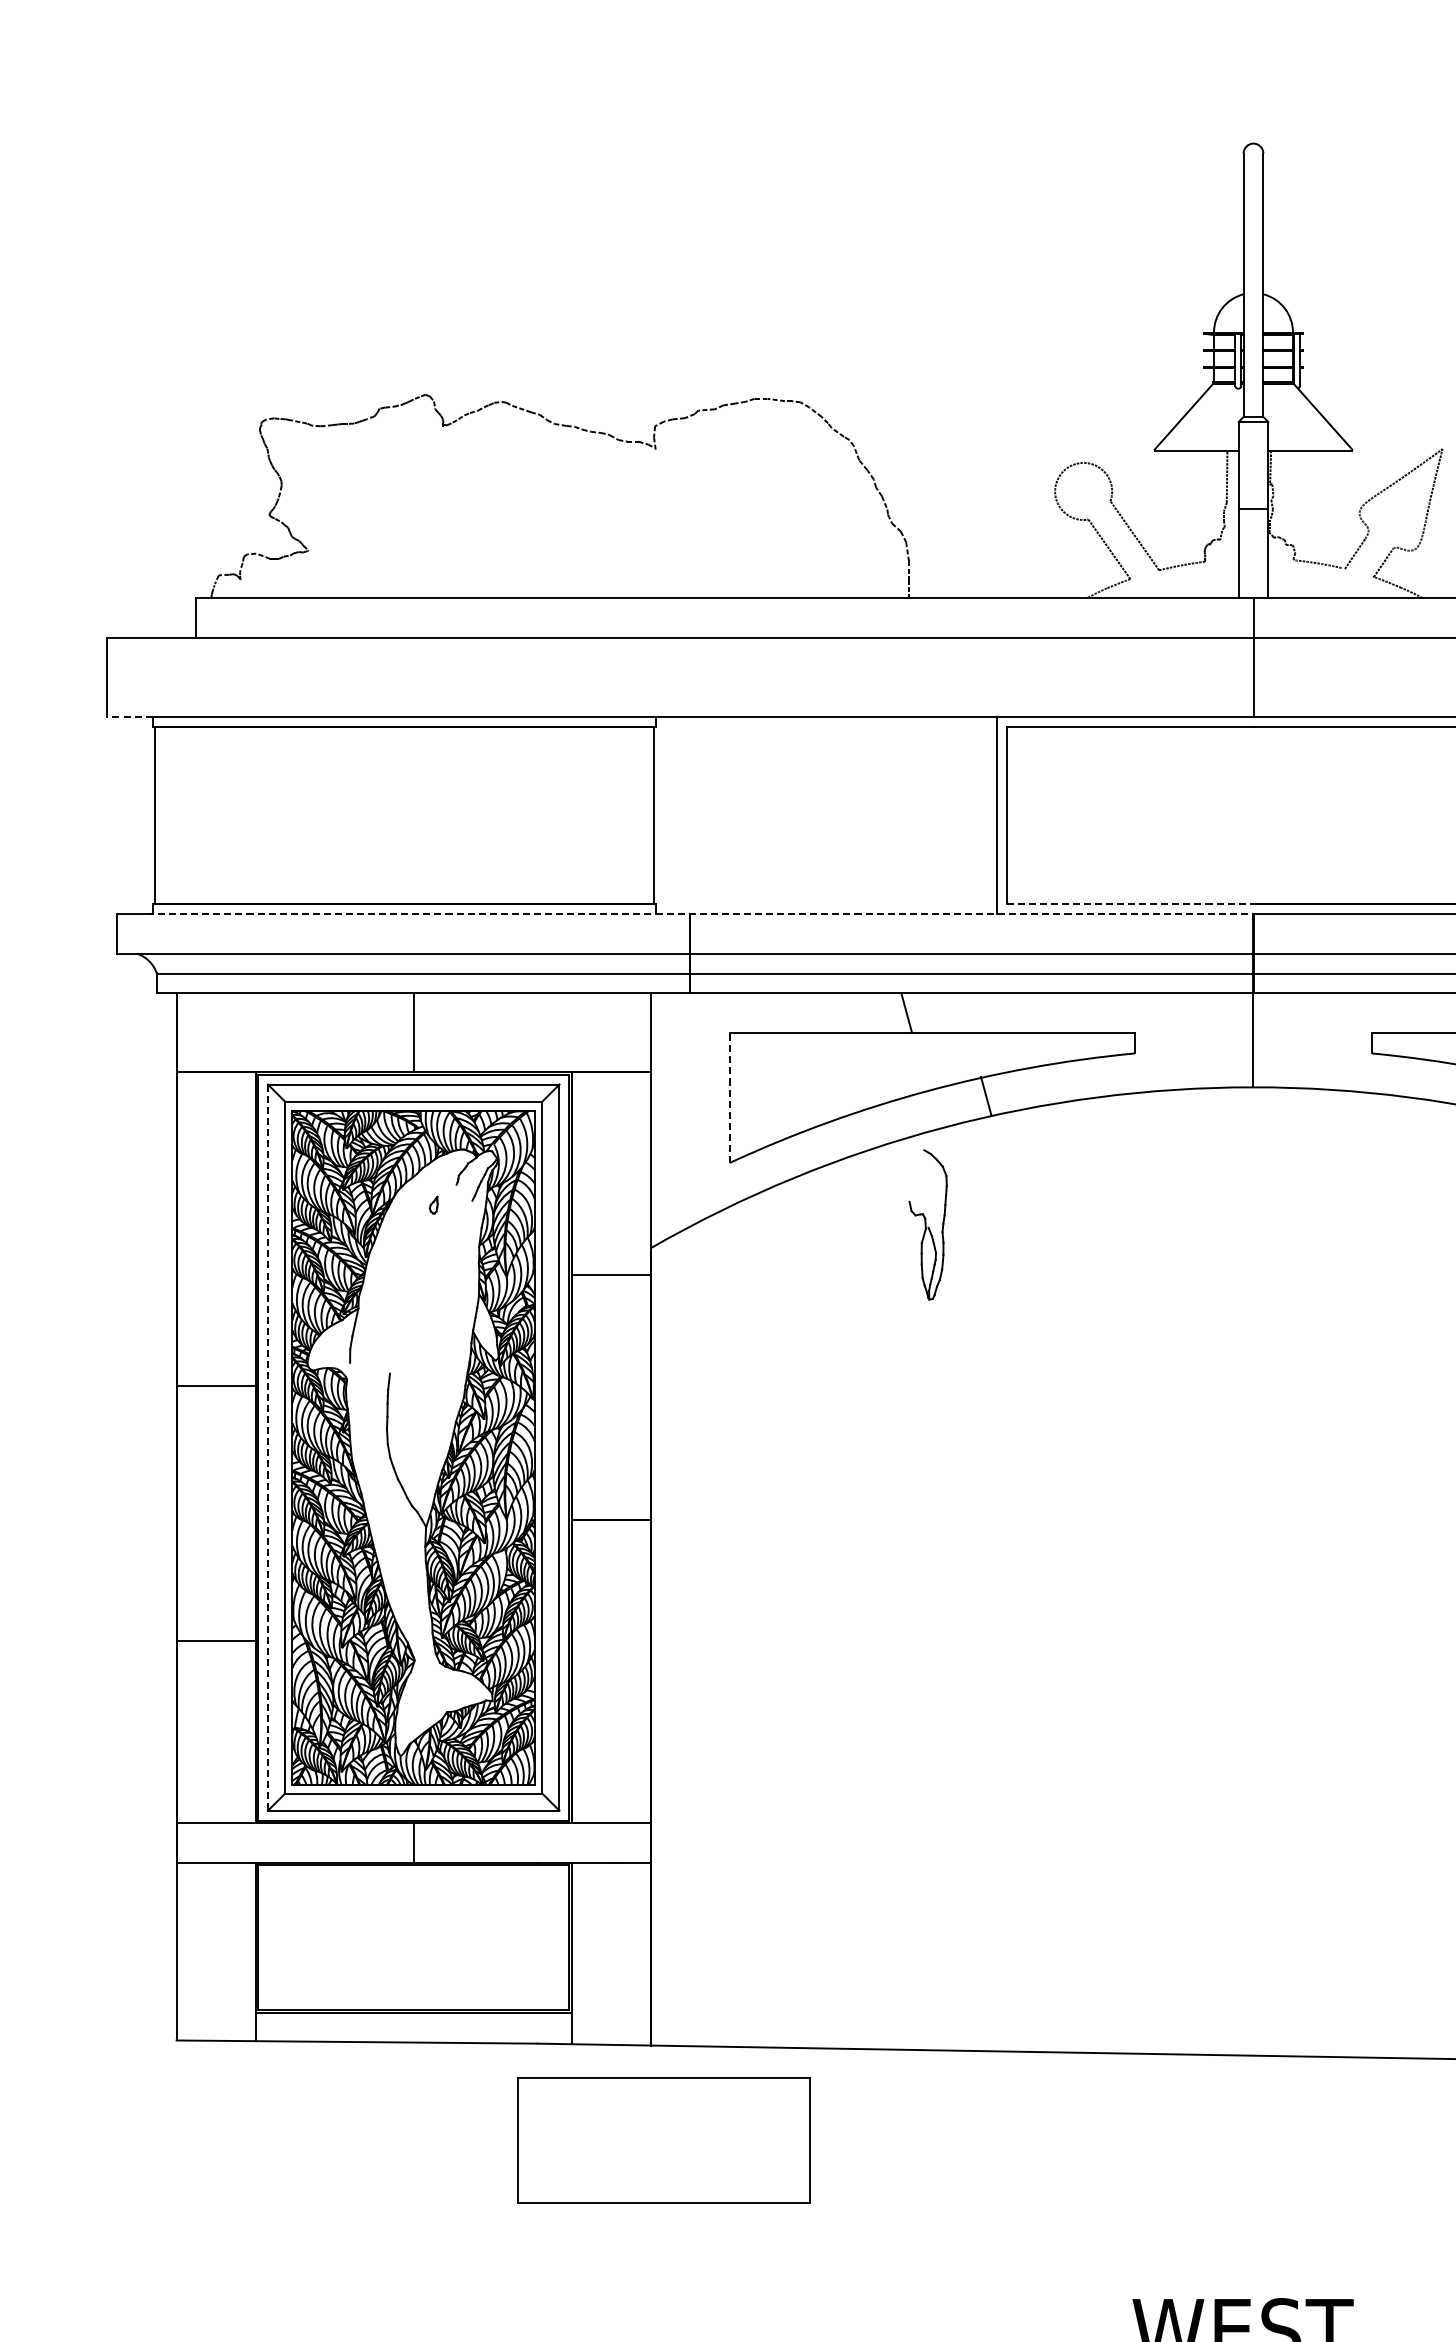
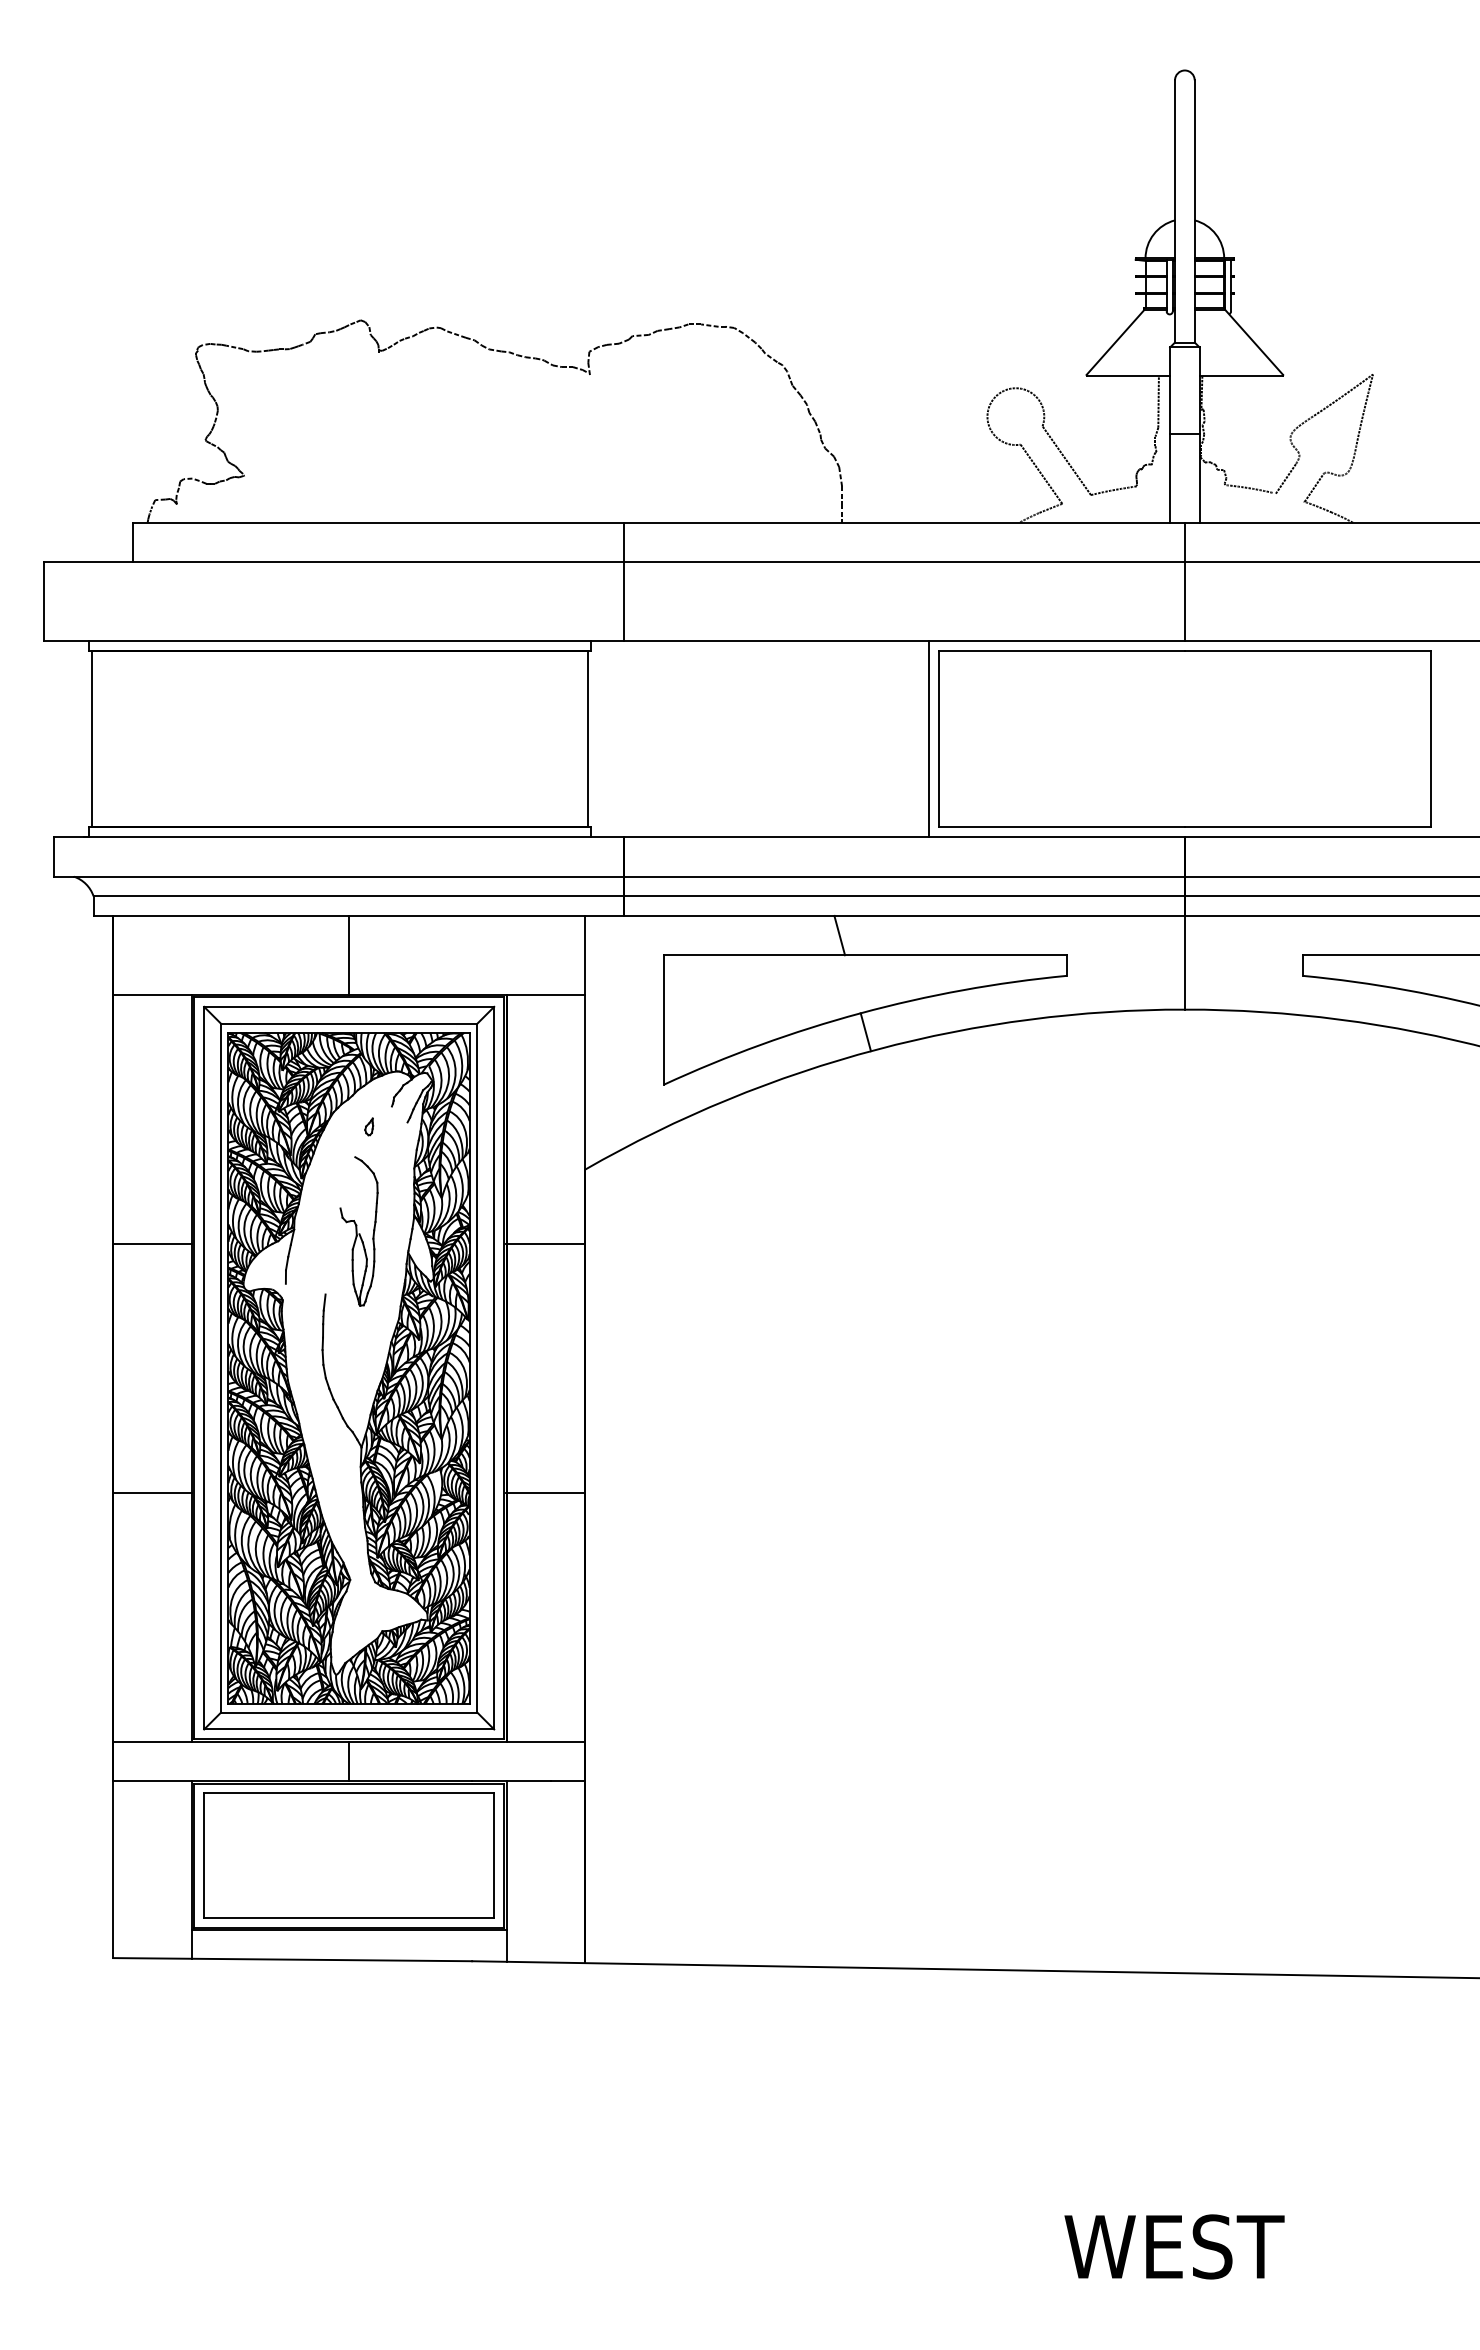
line: (690, 657) -> (624, 581), added
line: (129, 716) -> (66, 640), dashed -> solid
line: (1129, 904) -> (1061, 827), dashed -> solid
line: (700, 914) -> (634, 837), dashed -> solid
line: (985, 1096) -> (865, 1032), moved
line: (729, 1098) -> (663, 1020), dashed -> solid
part: (927, 1224) -> (358, 1231), moved
line: (610, 1275) -> (545, 1243), moved
line: (216, 1385) -> (152, 1243), moved
line: (268, 1448) -> (204, 1368), dashed -> solid
line: (610, 1519) -> (545, 1492), moved
line: (216, 1640) -> (152, 1492), moved
part: (663, 2140) -> (348, 1855), moved

